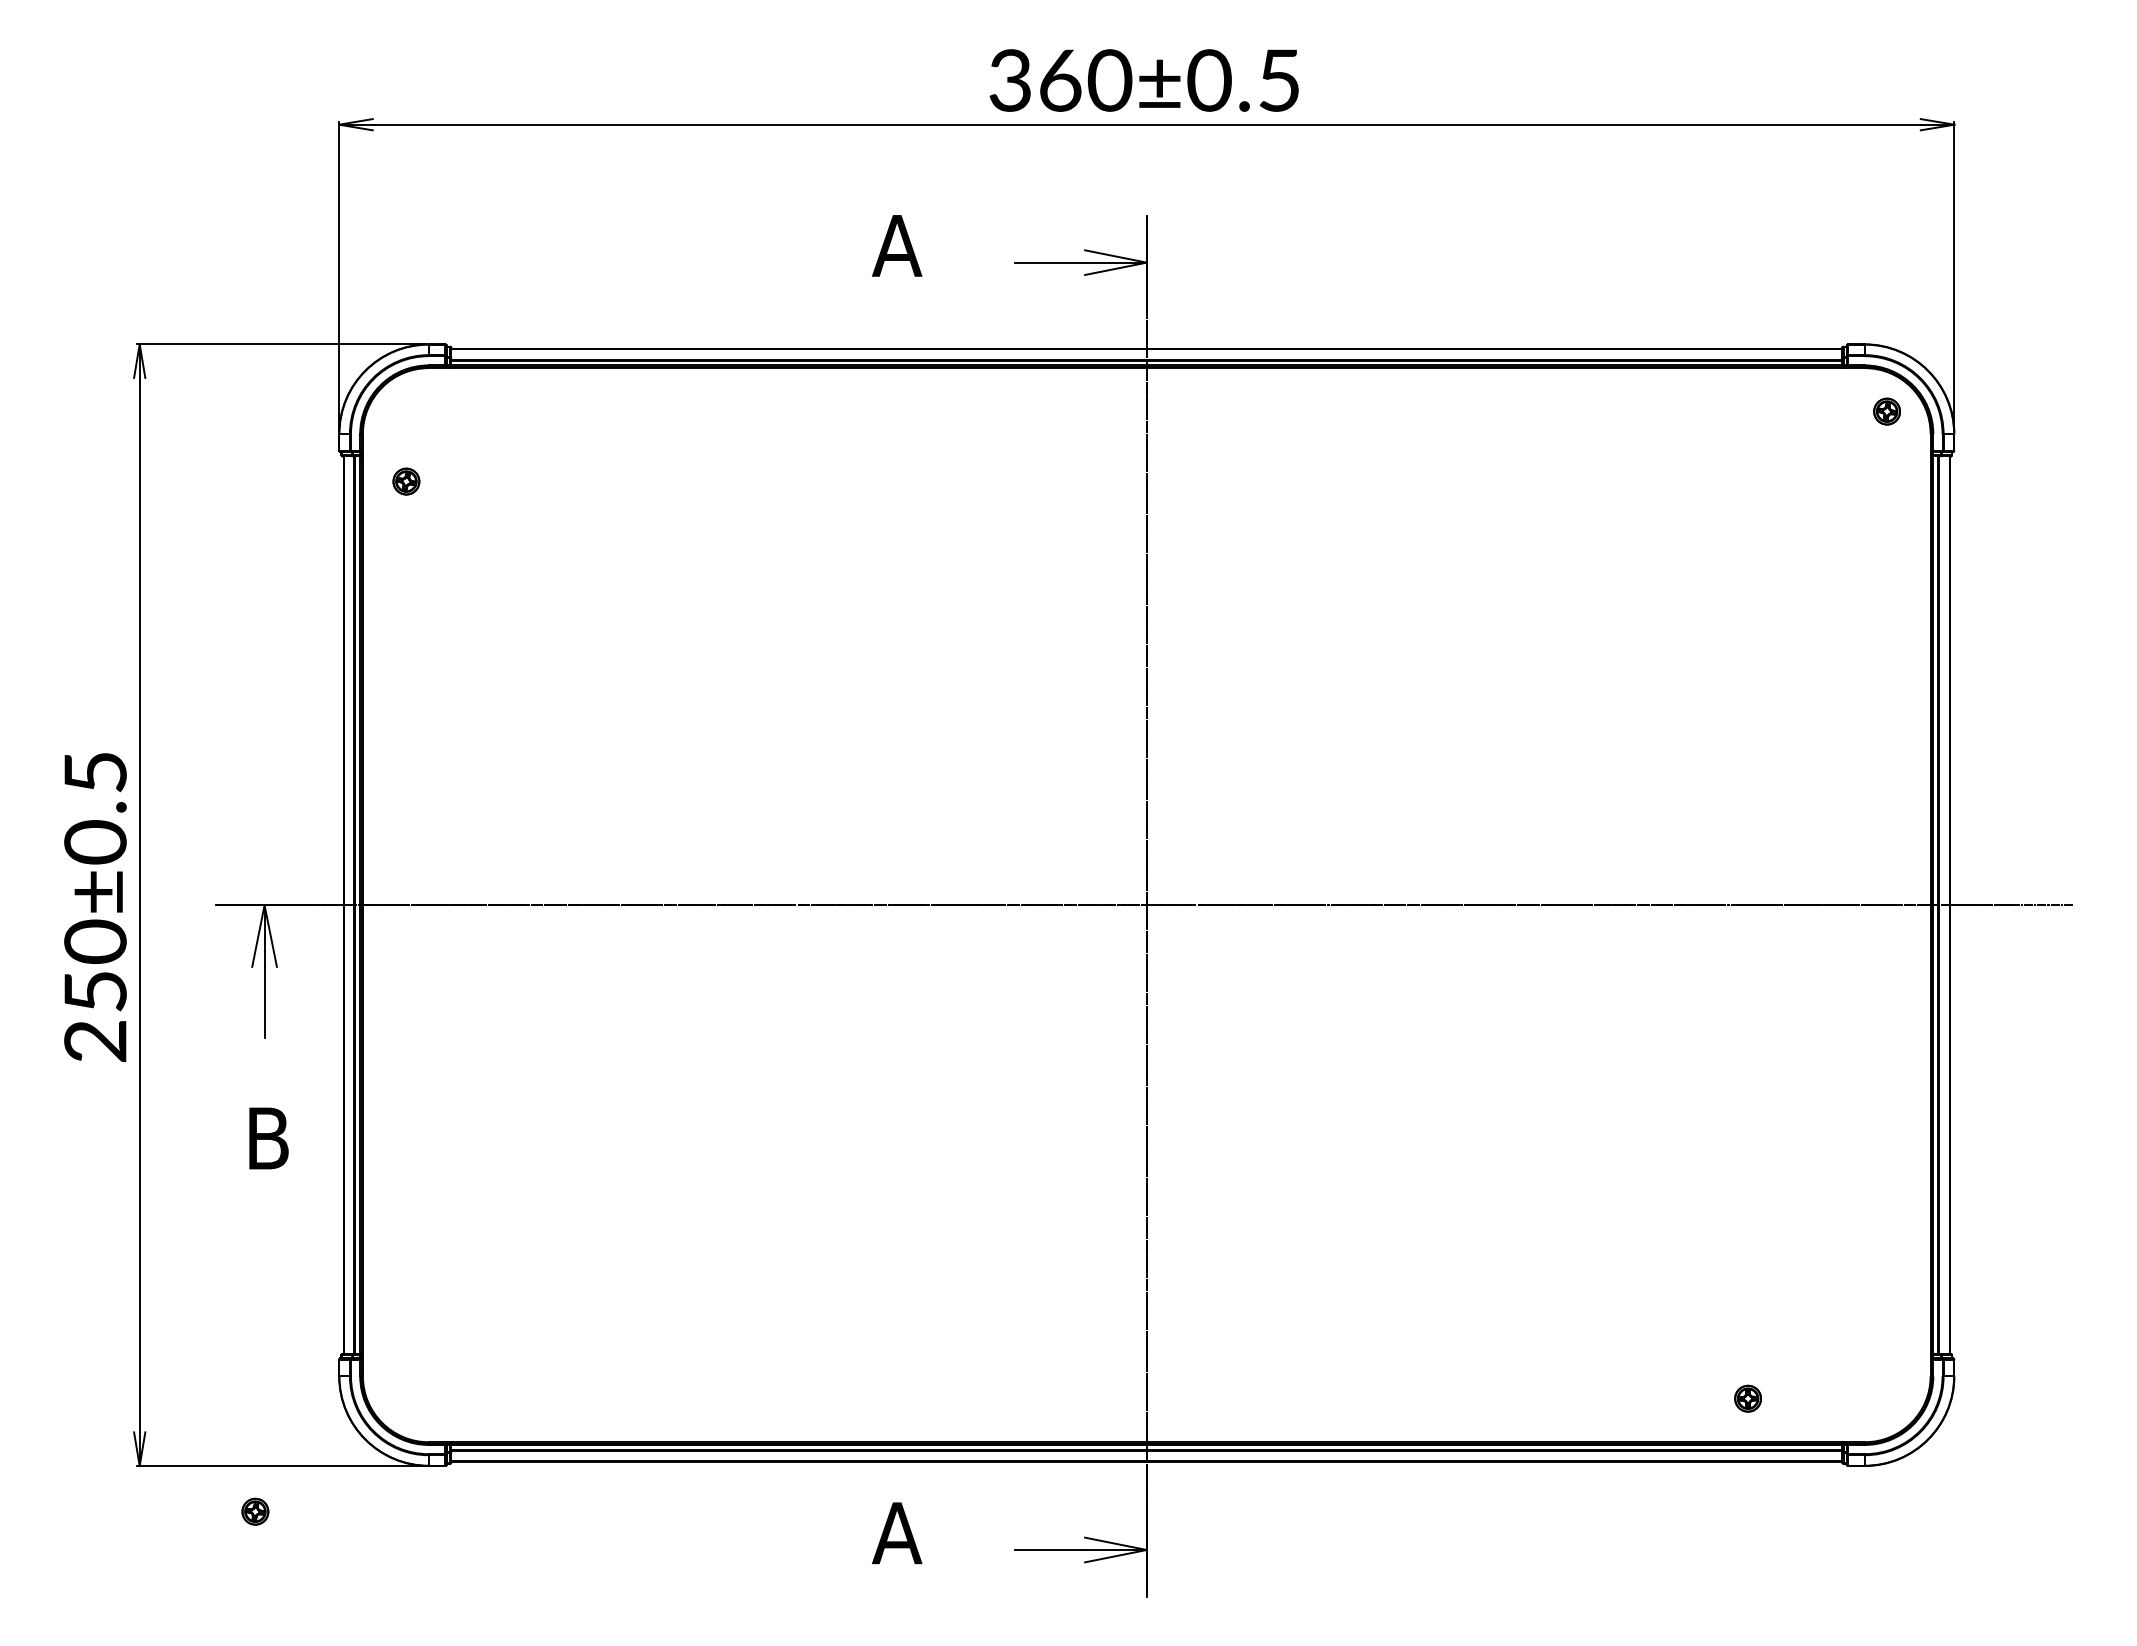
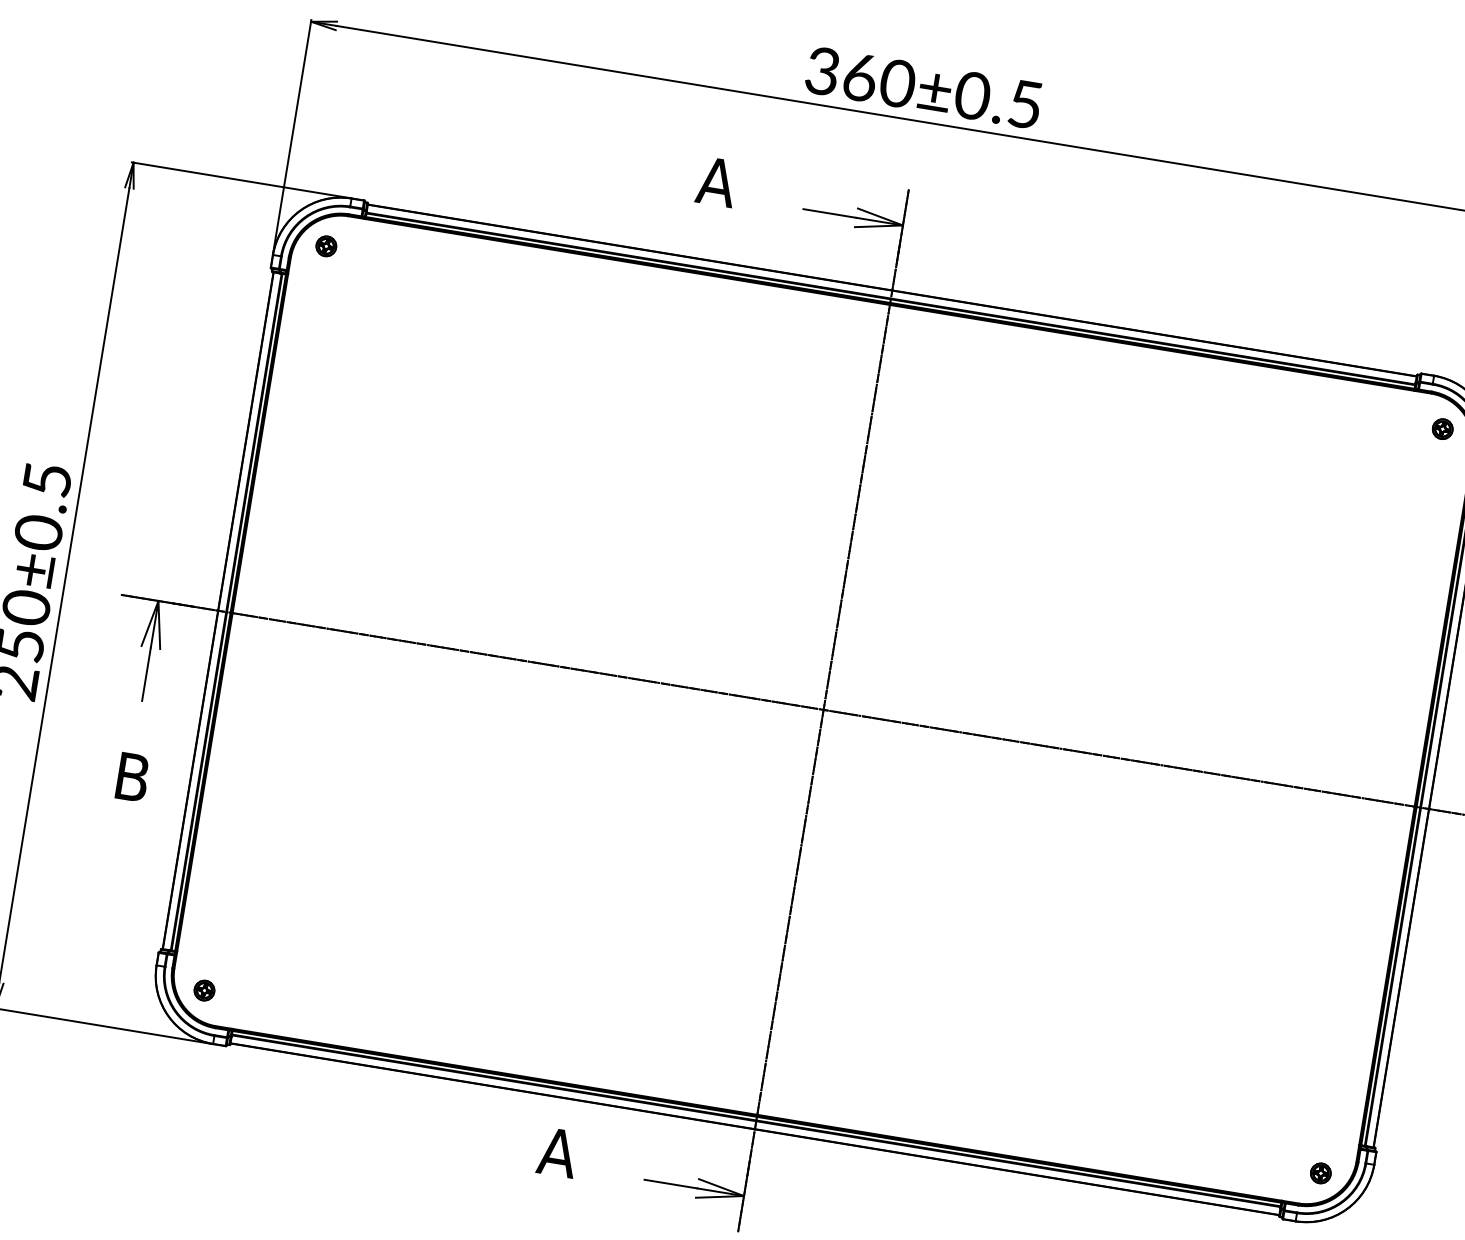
part: (406, 481) -> (326, 246), moved
part: (1747, 1398) -> (1320, 1173), moved
part: (255, 1511) -> (204, 990), moved

